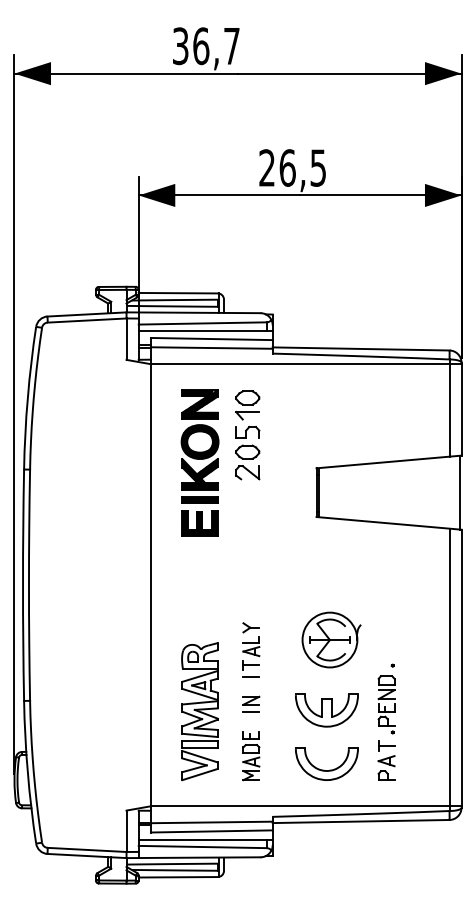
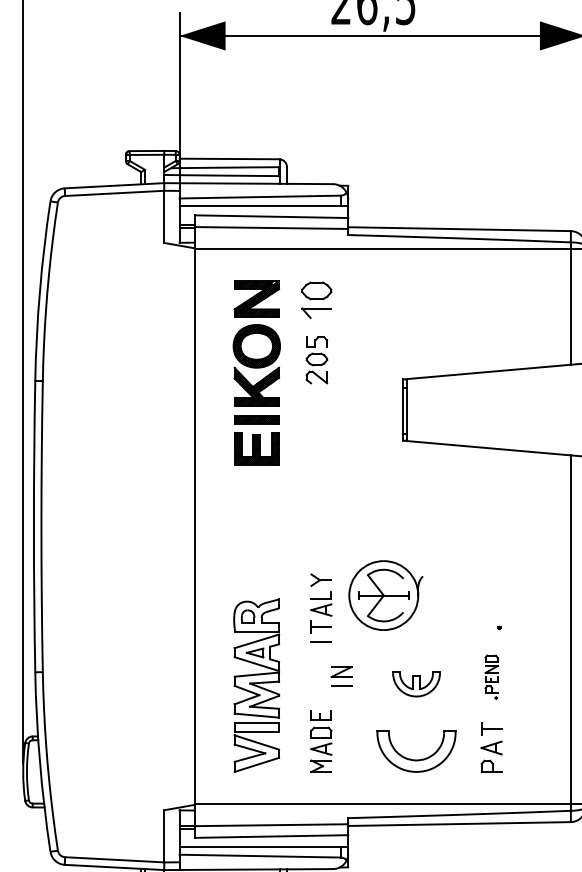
part: (247, 452) -> (316, 359), size x0.7
part: (331, 639) -> (385, 594), moved
part: (251, 703) -> (341, 675), moved
part: (386, 704) -> (491, 676), size x0.6
part: (326, 710) -> (415, 684), size x0.6

